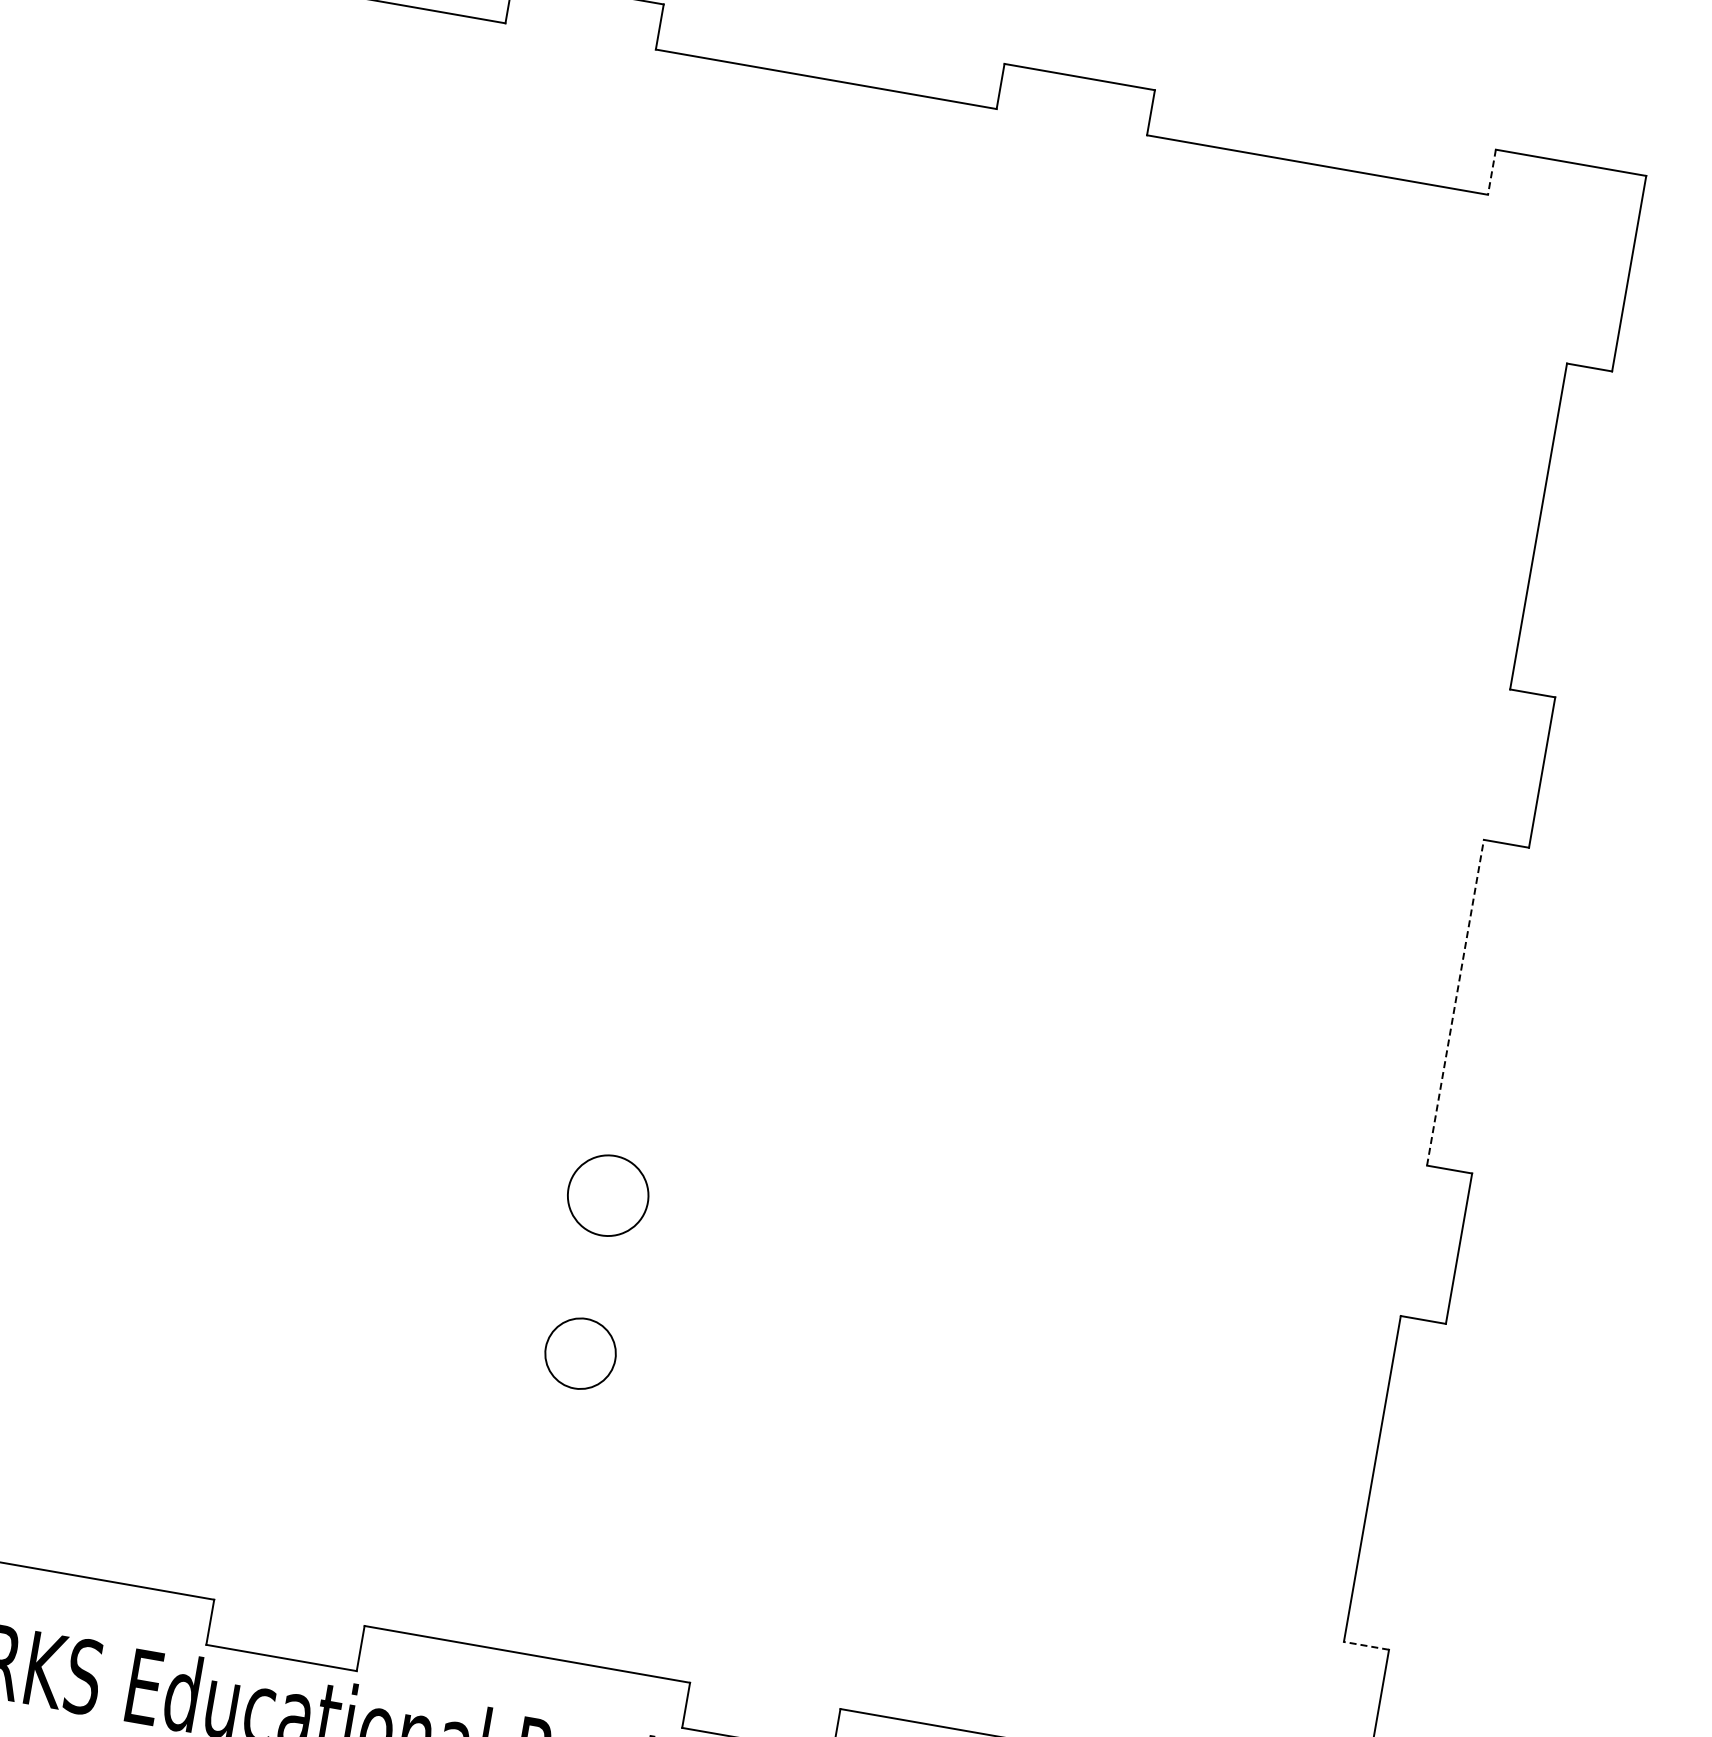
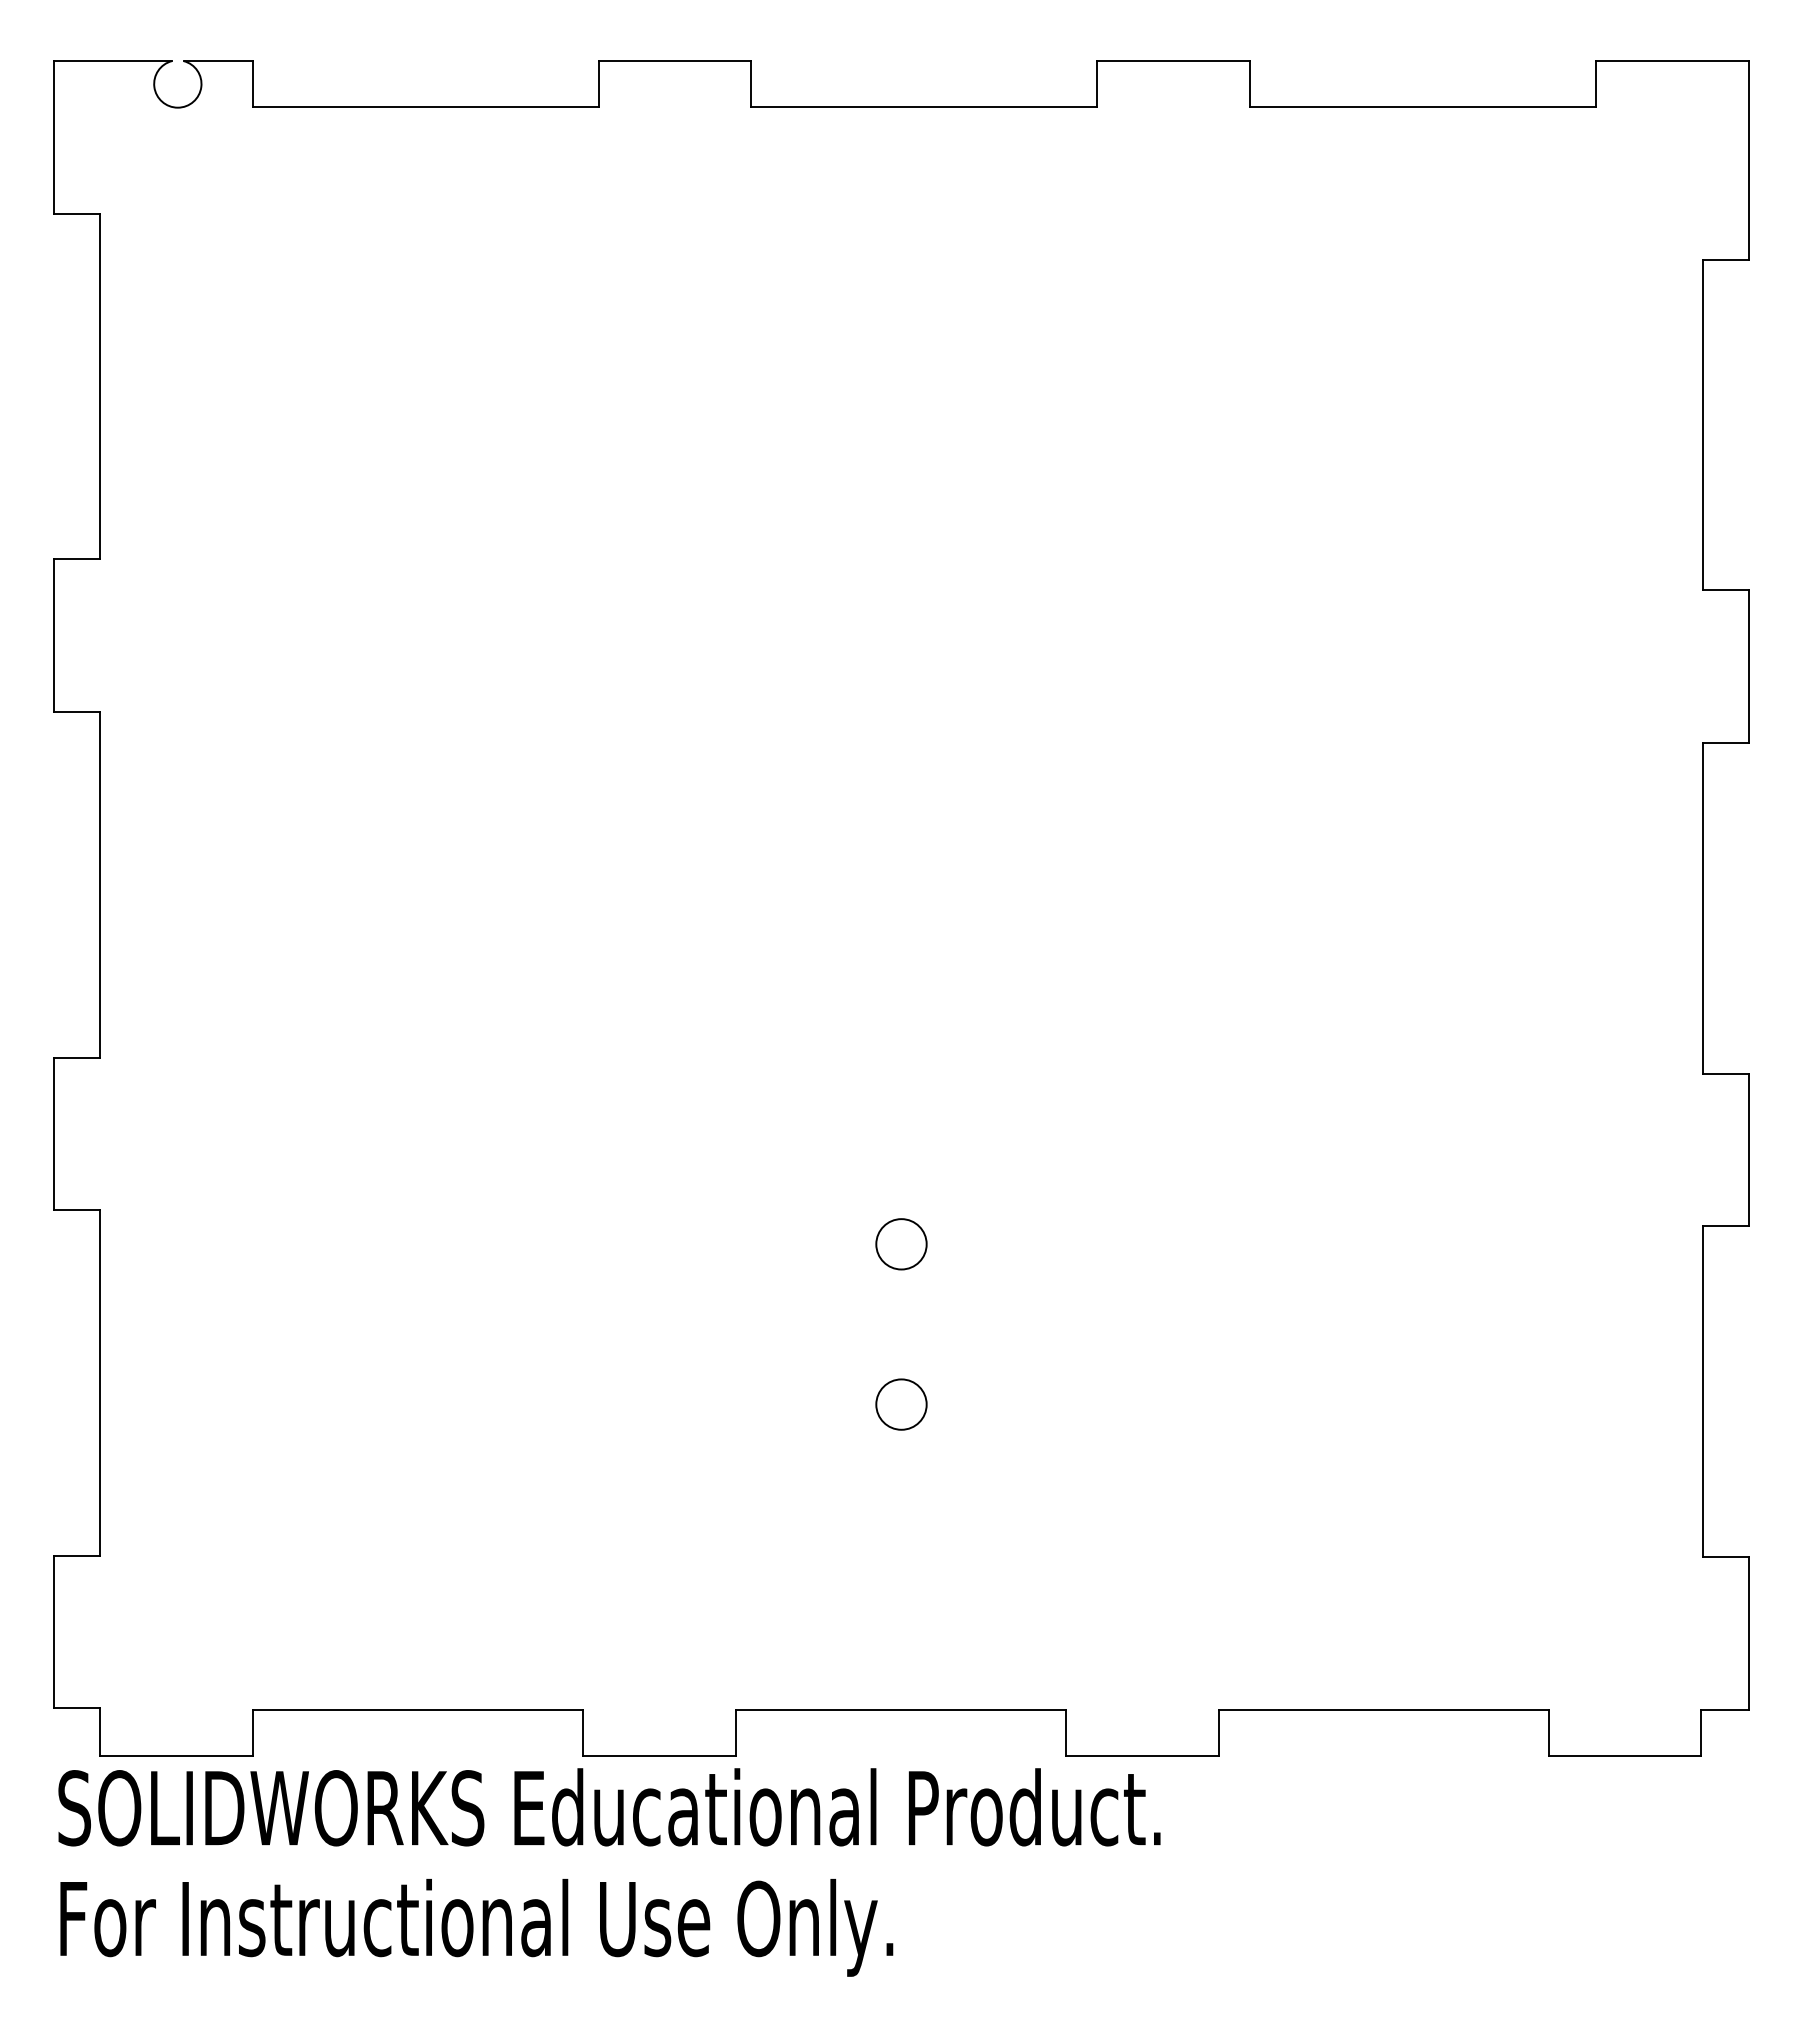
line: (1492, 172) -> (1596, 84), dashed -> solid
line: (1456, 1001) -> (1703, 907), dashed -> solid
circle: (608, 1196) -> (901, 1244), size x0.62
circle: (580, 1353) -> (901, 1404), size x0.71
line: (1366, 1646) -> (1725, 1557), dashed -> solid

